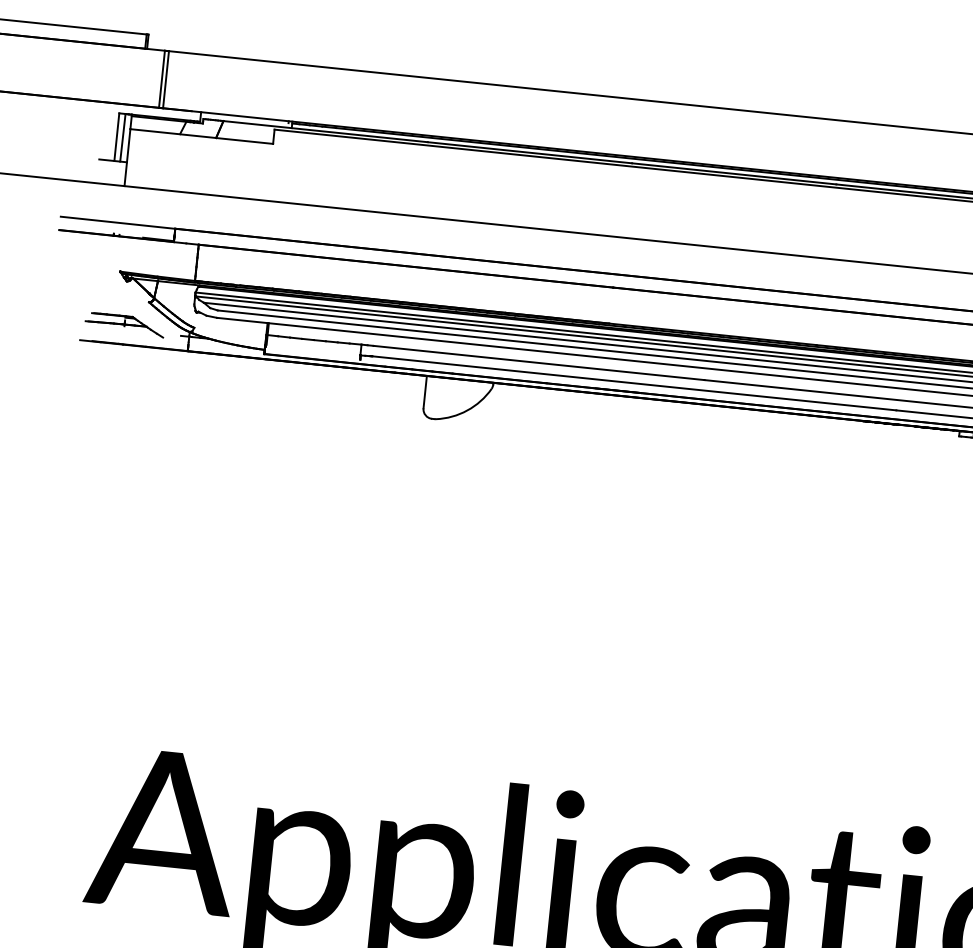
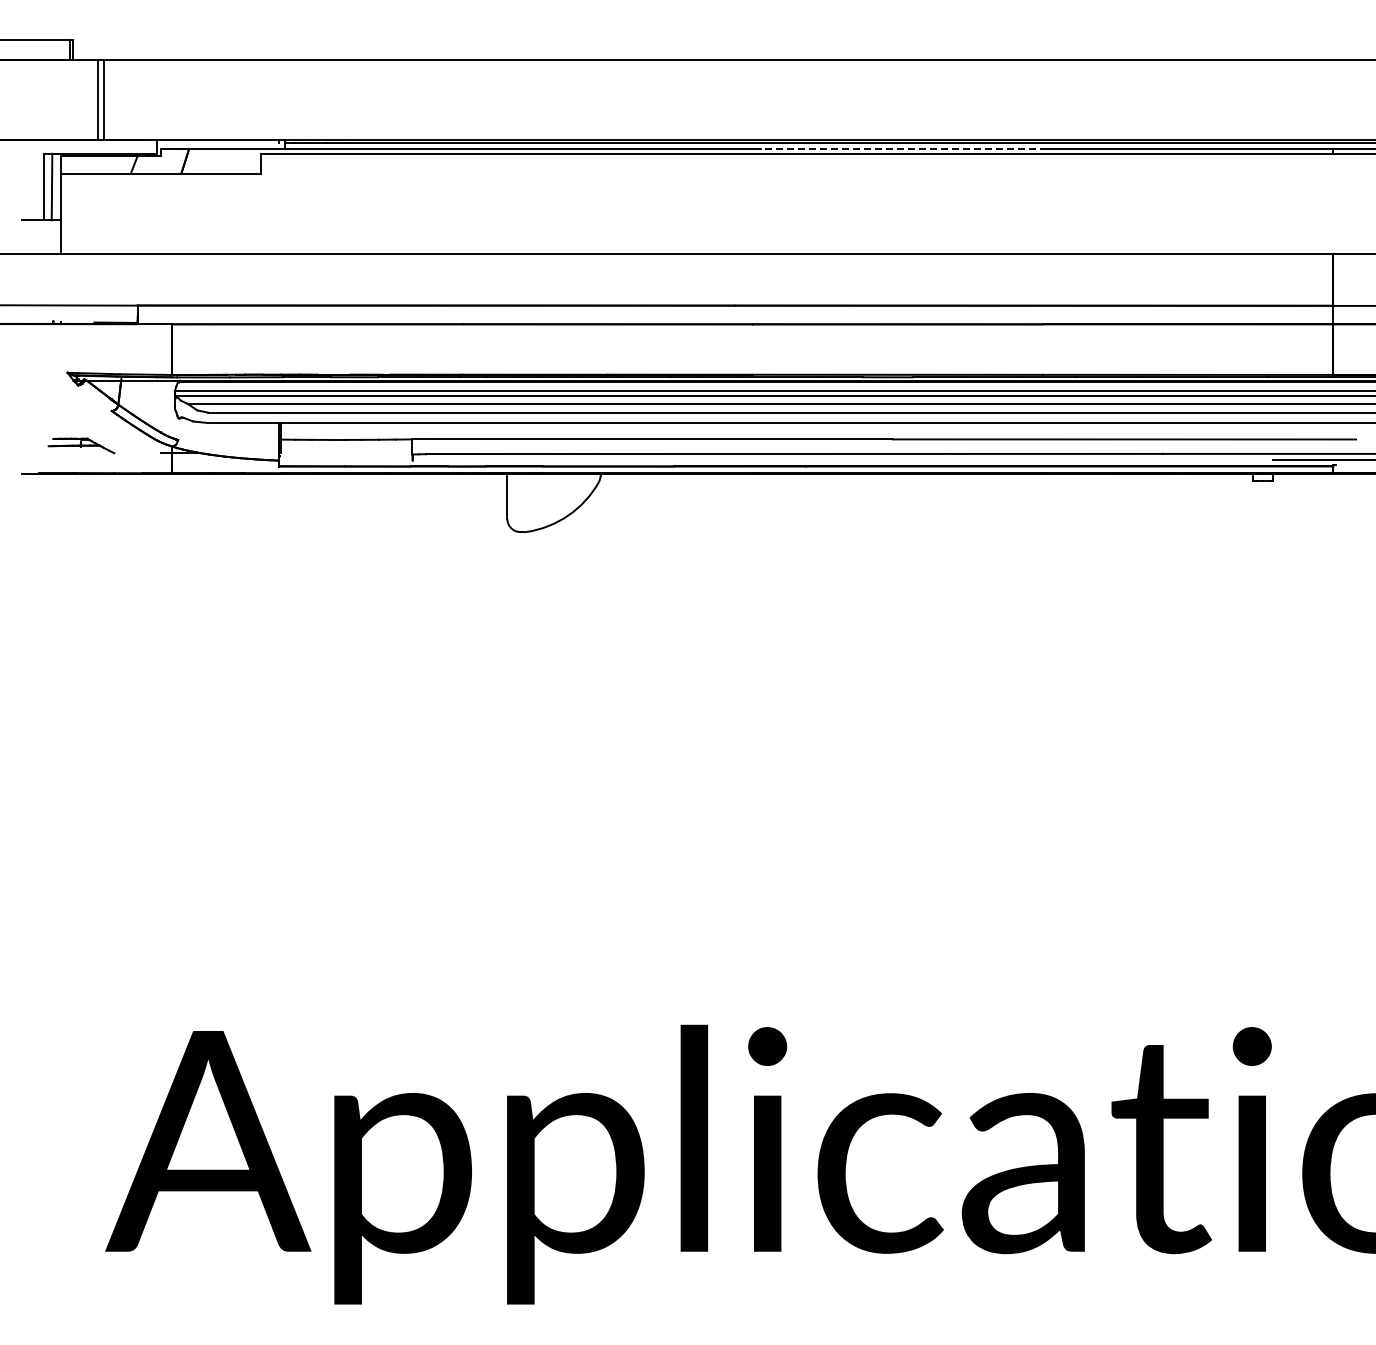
line: (733, 173) -> (903, 149), solid -> dashed
part: (124, 324) -> (81, 445), size x0.6

